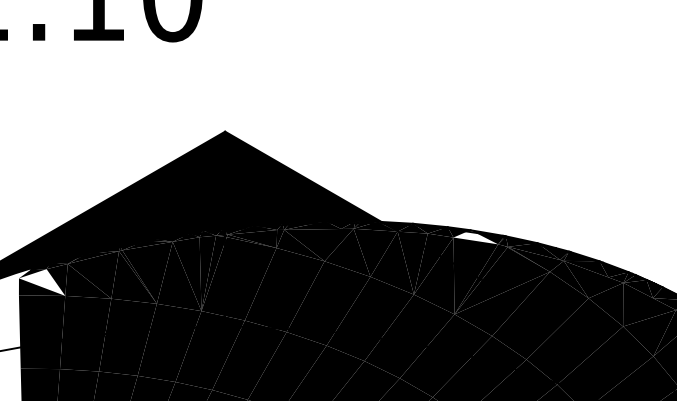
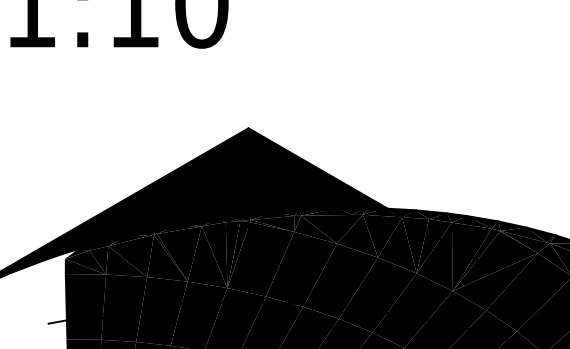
fill: (475, 237) -> (471, 222), added
fill: (41, 282) -> (84, 262), added

